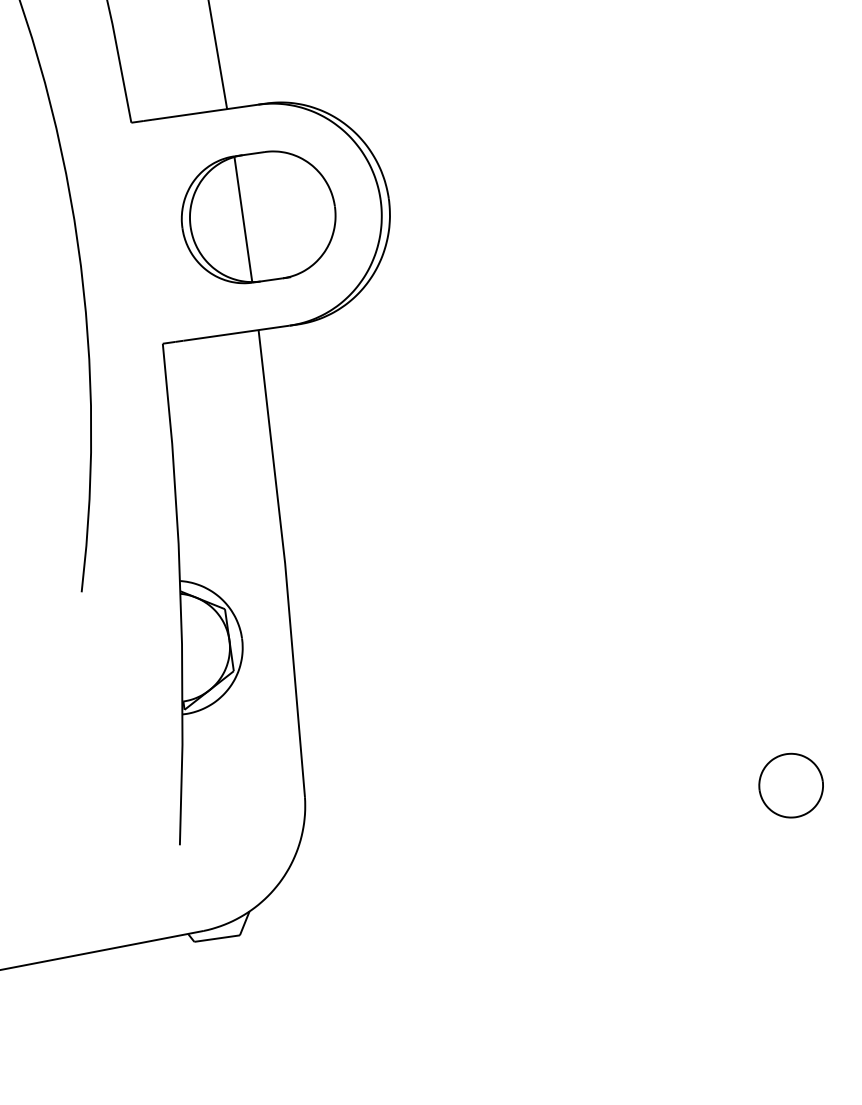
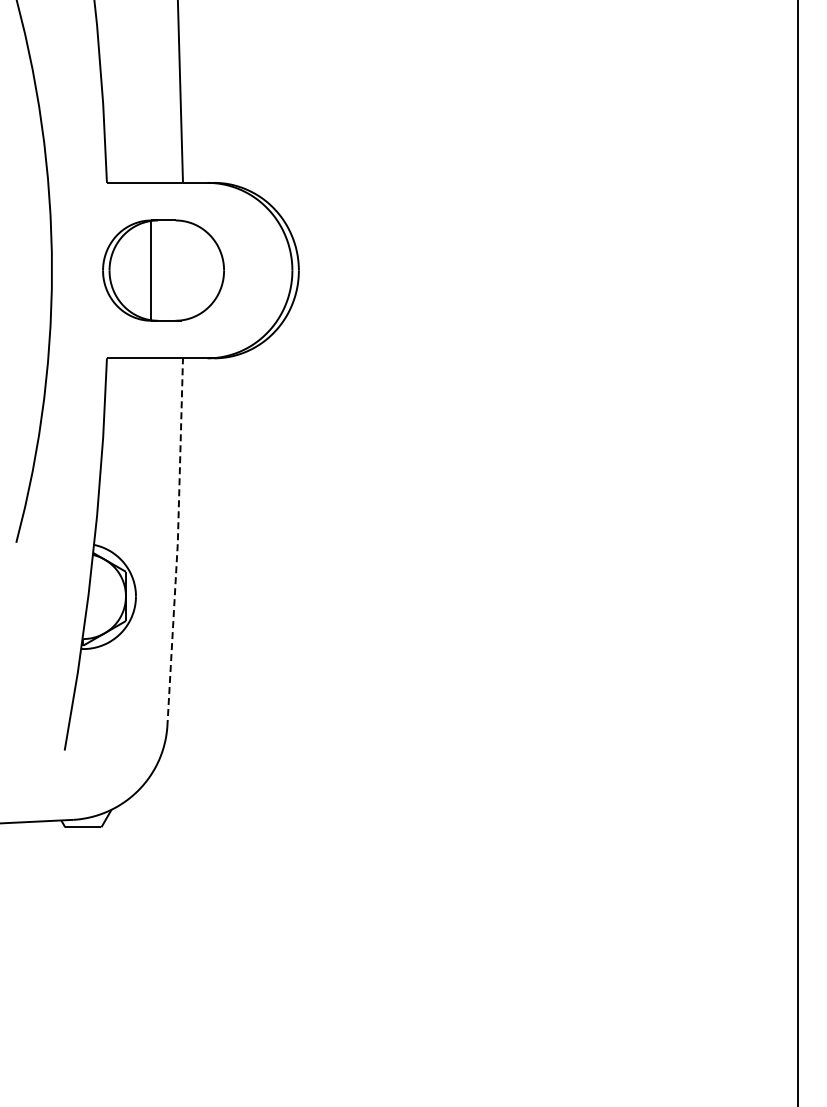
part: (258, 217) -> (163, 270), moved
line: (284, 563) -> (177, 542), solid -> dashed
part: (790, 785) -> (546, 771), removed

